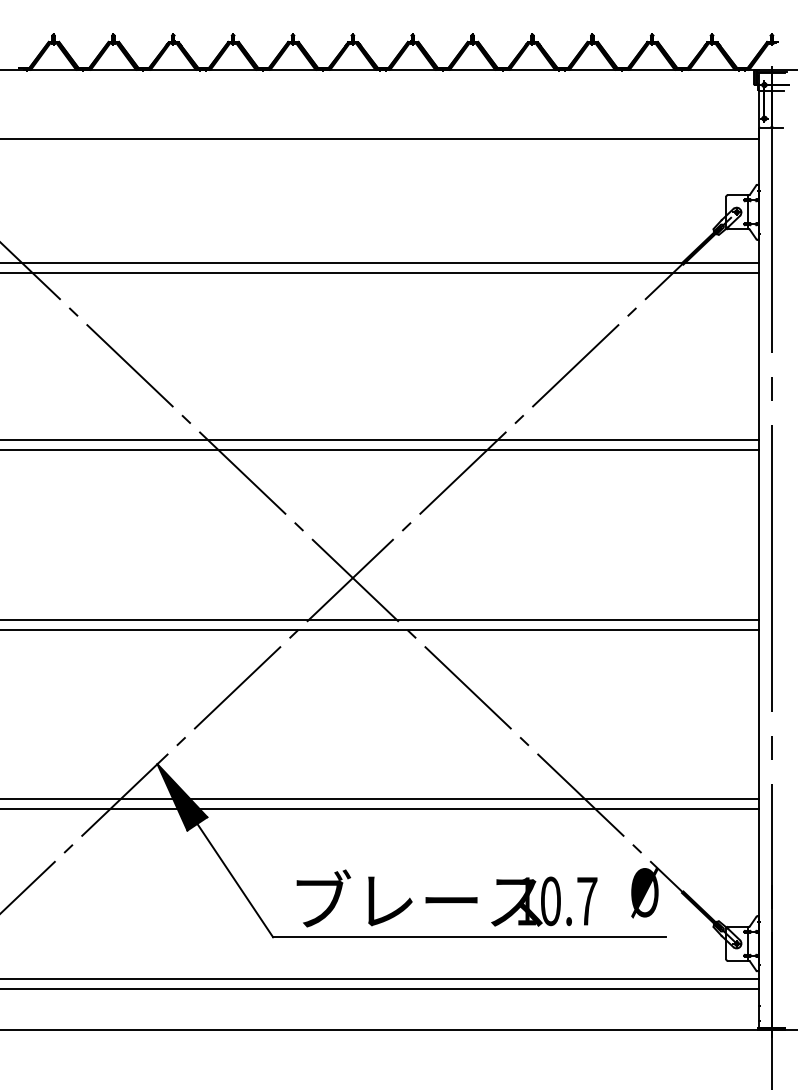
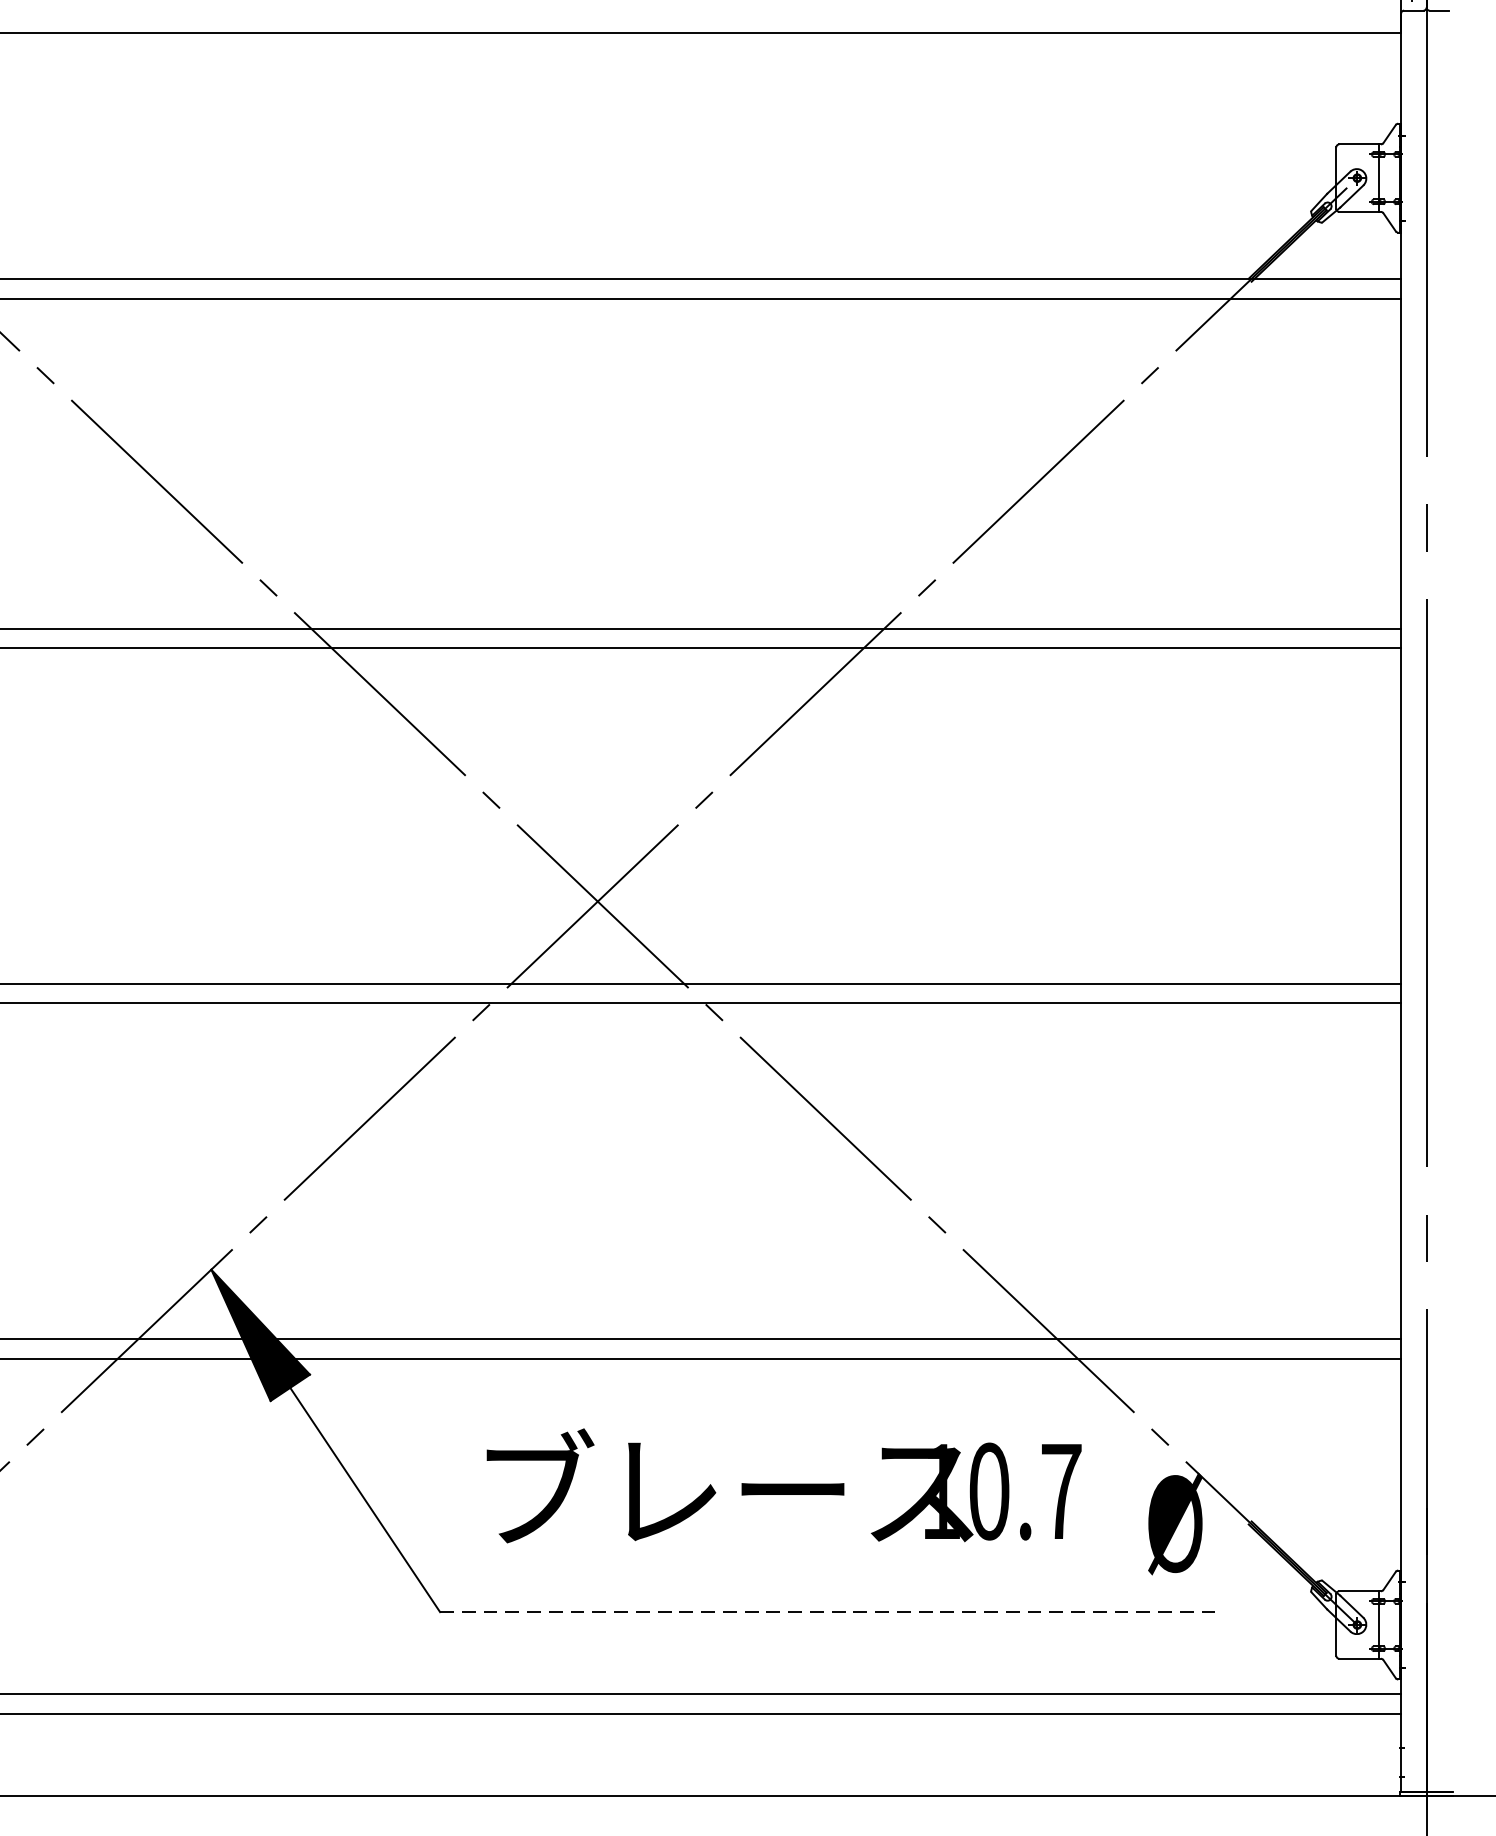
text: (446, 898) -> (782, 1485), moved
line: (470, 937) -> (830, 1612), solid -> dashed

